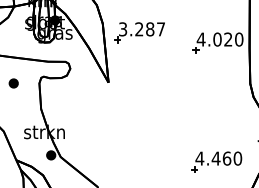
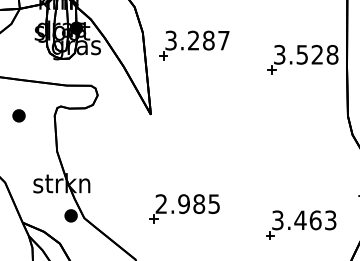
text: (219, 39) -> (305, 54), 4.020 -> 3.528
part: (132, 150) -> (184, 209), added
text: (218, 158) -> (303, 220), 4.460 -> 3.463

